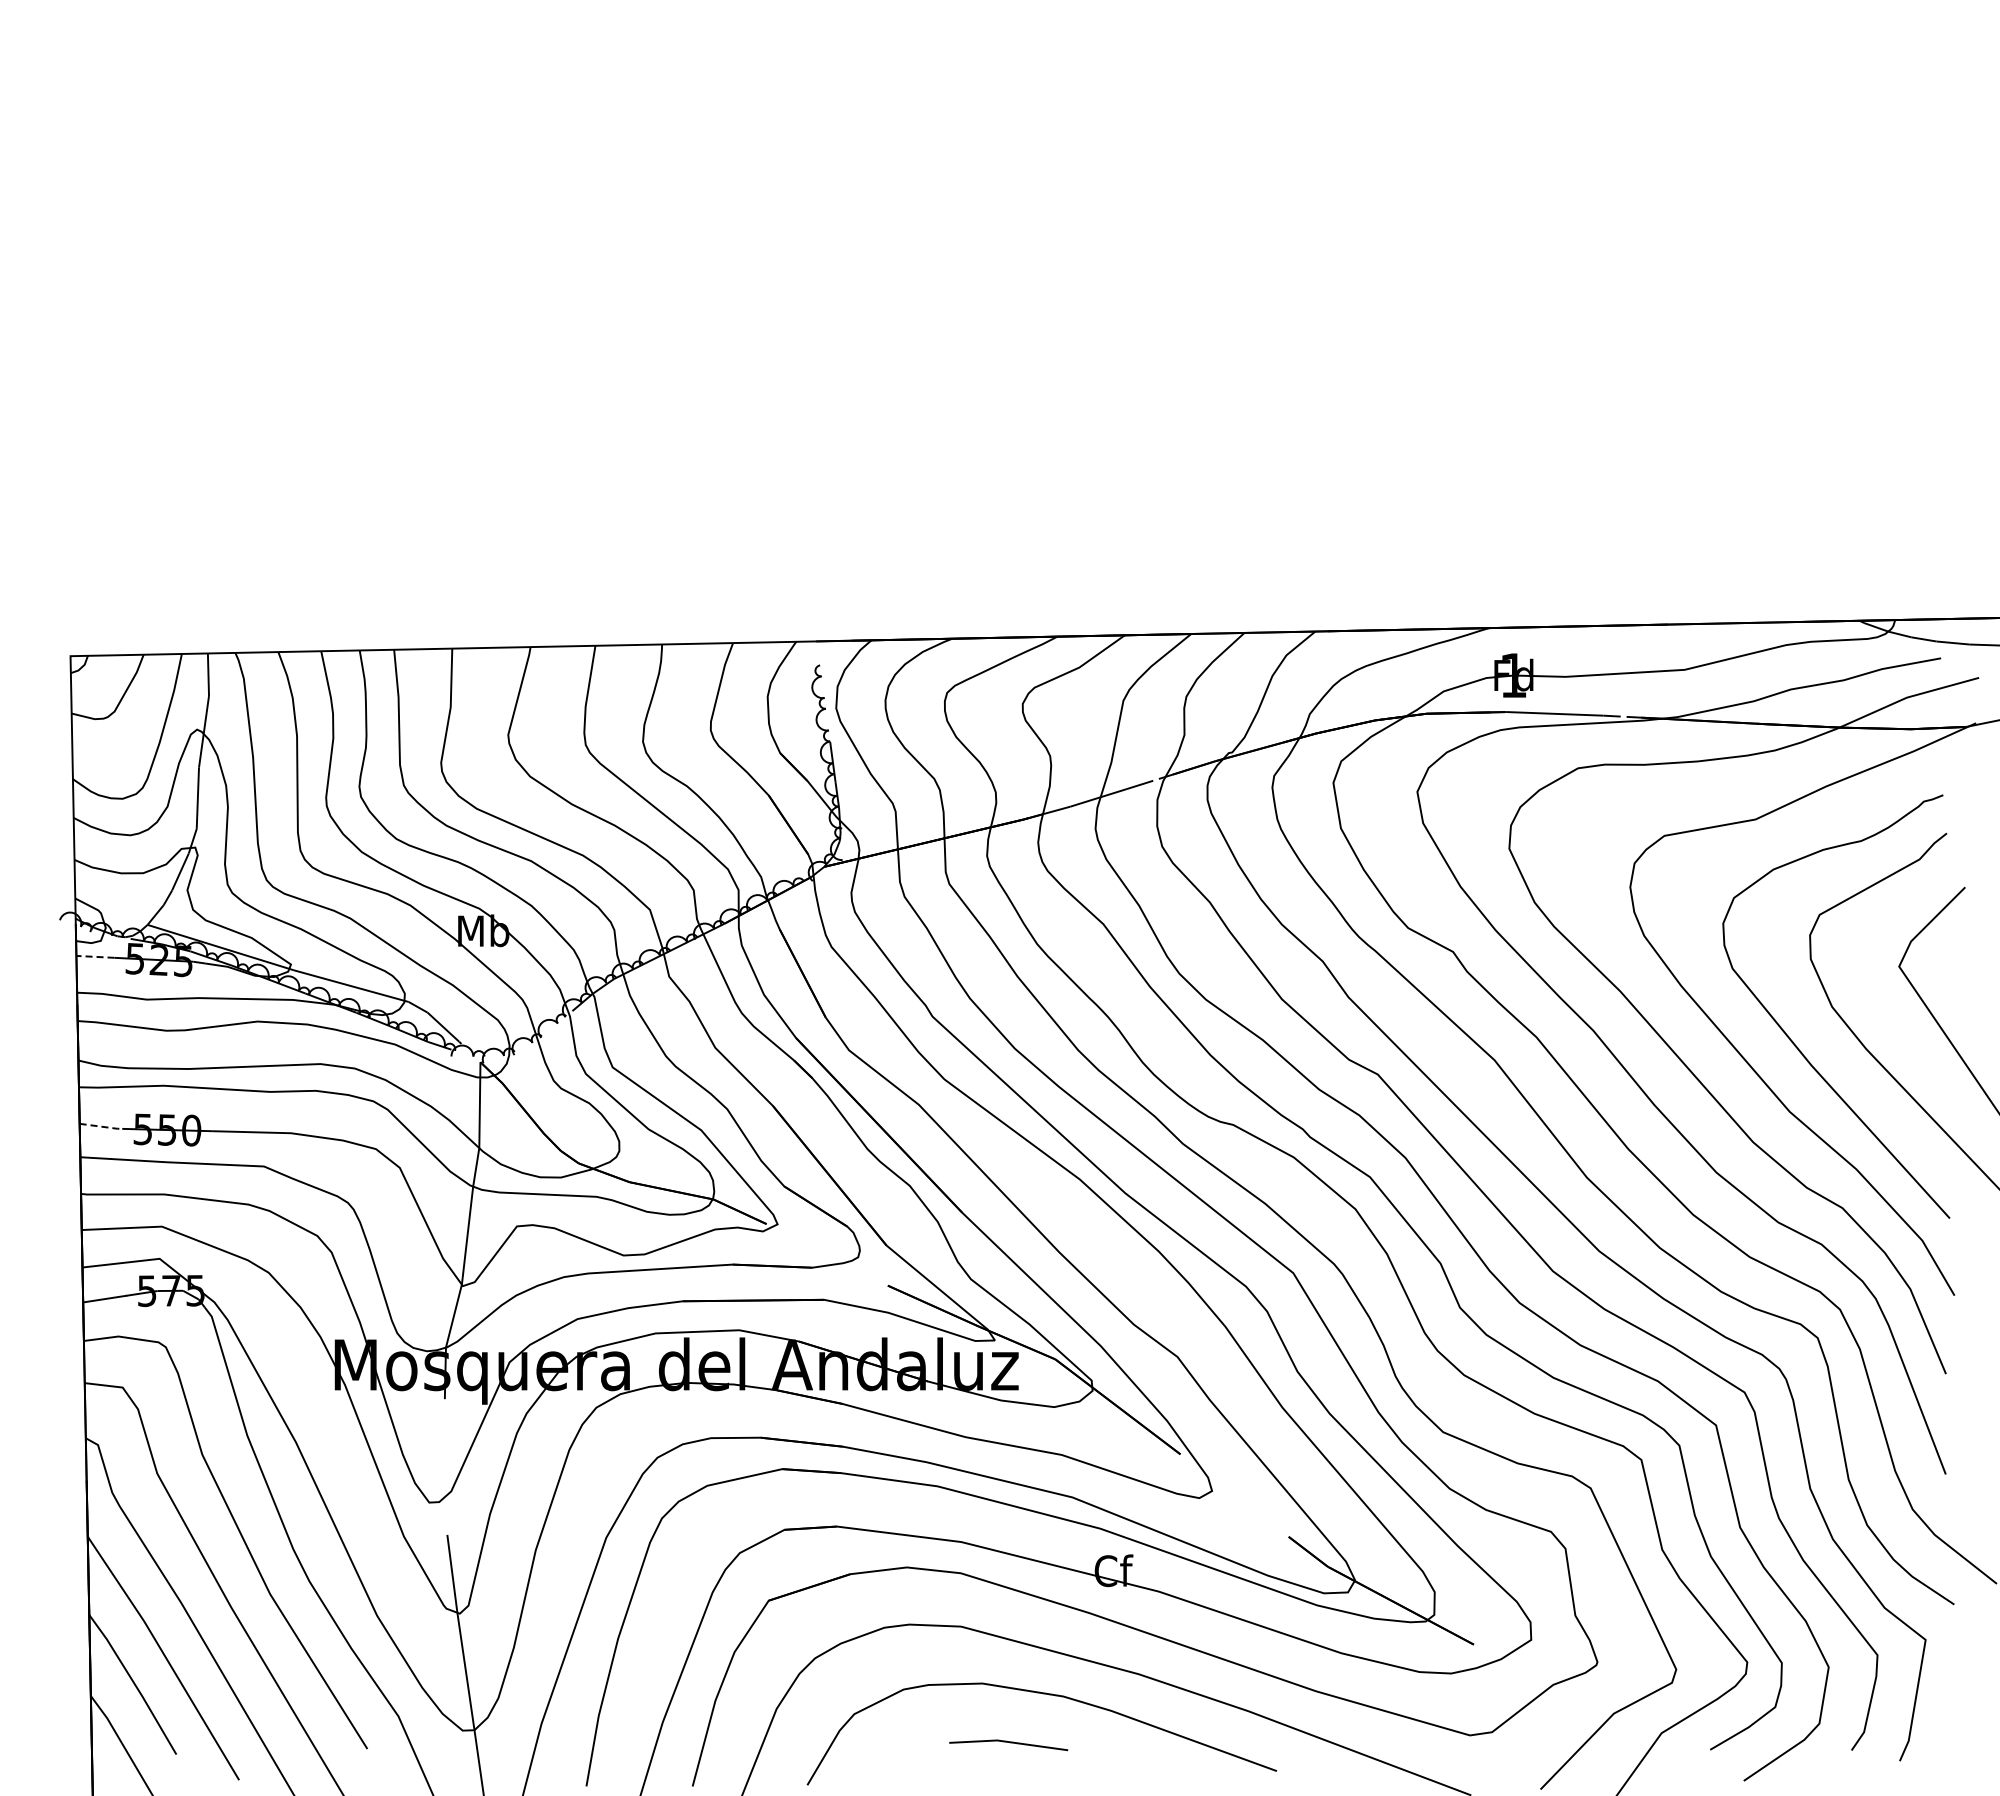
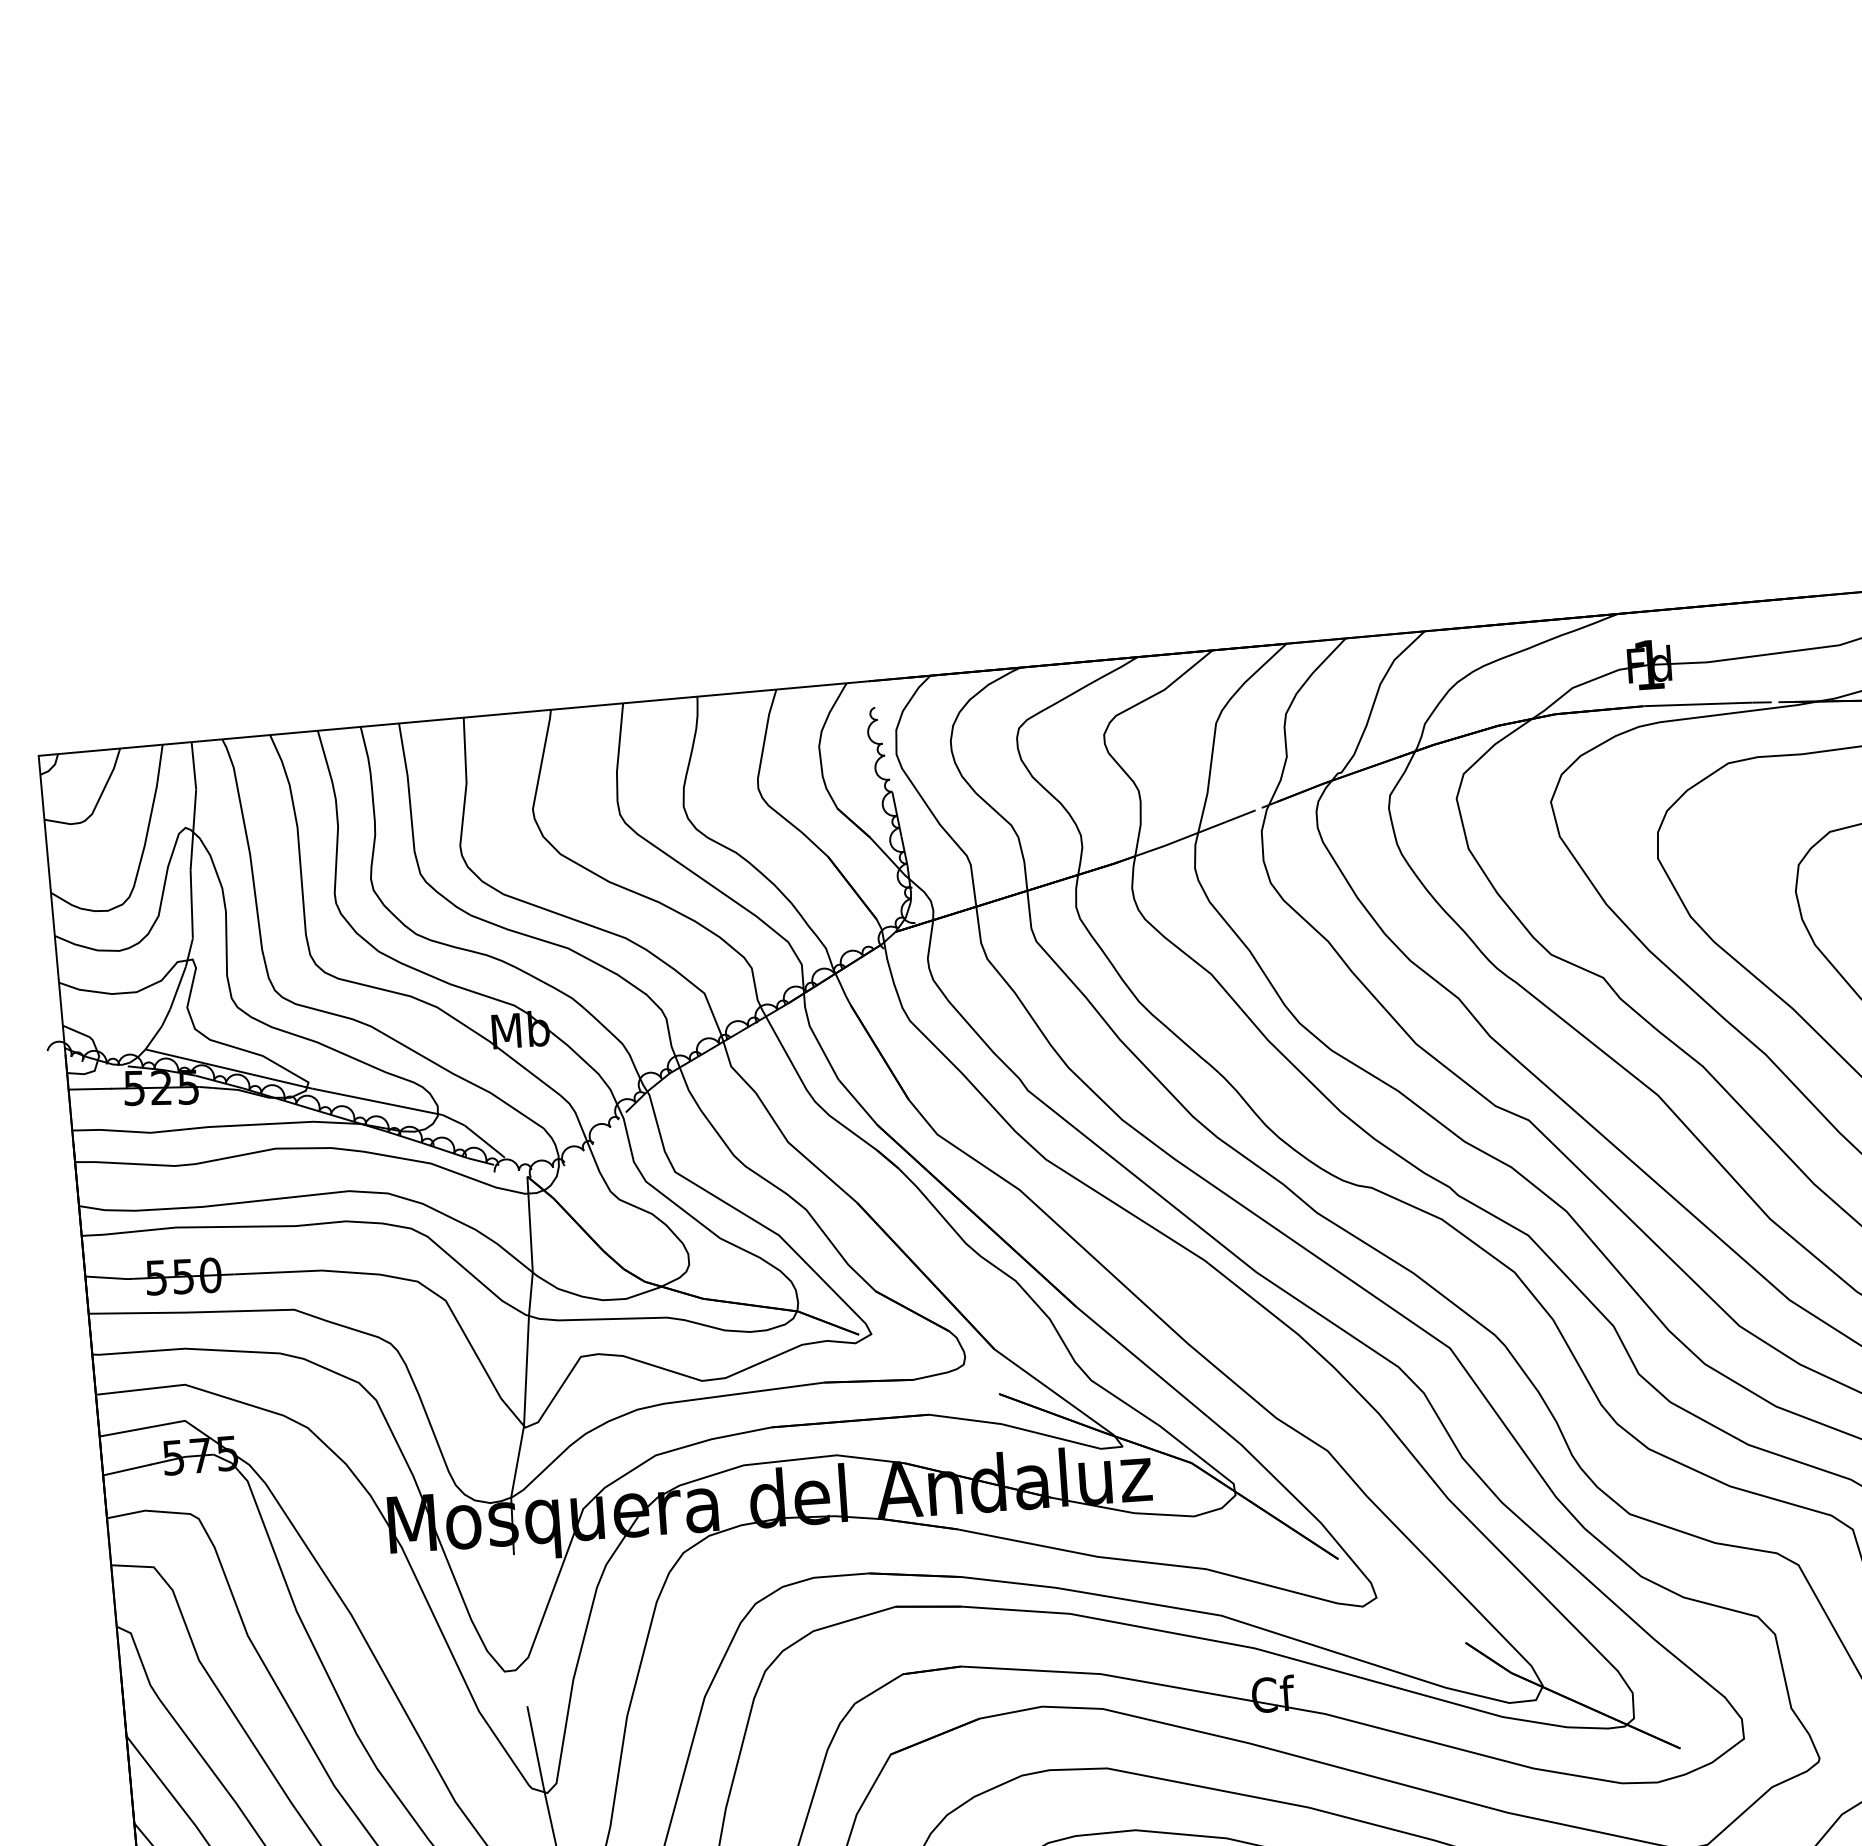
line: (94, 956) -> (88, 1088), dashed -> solid
line: (101, 1126) -> (109, 1277), dashed -> solid

